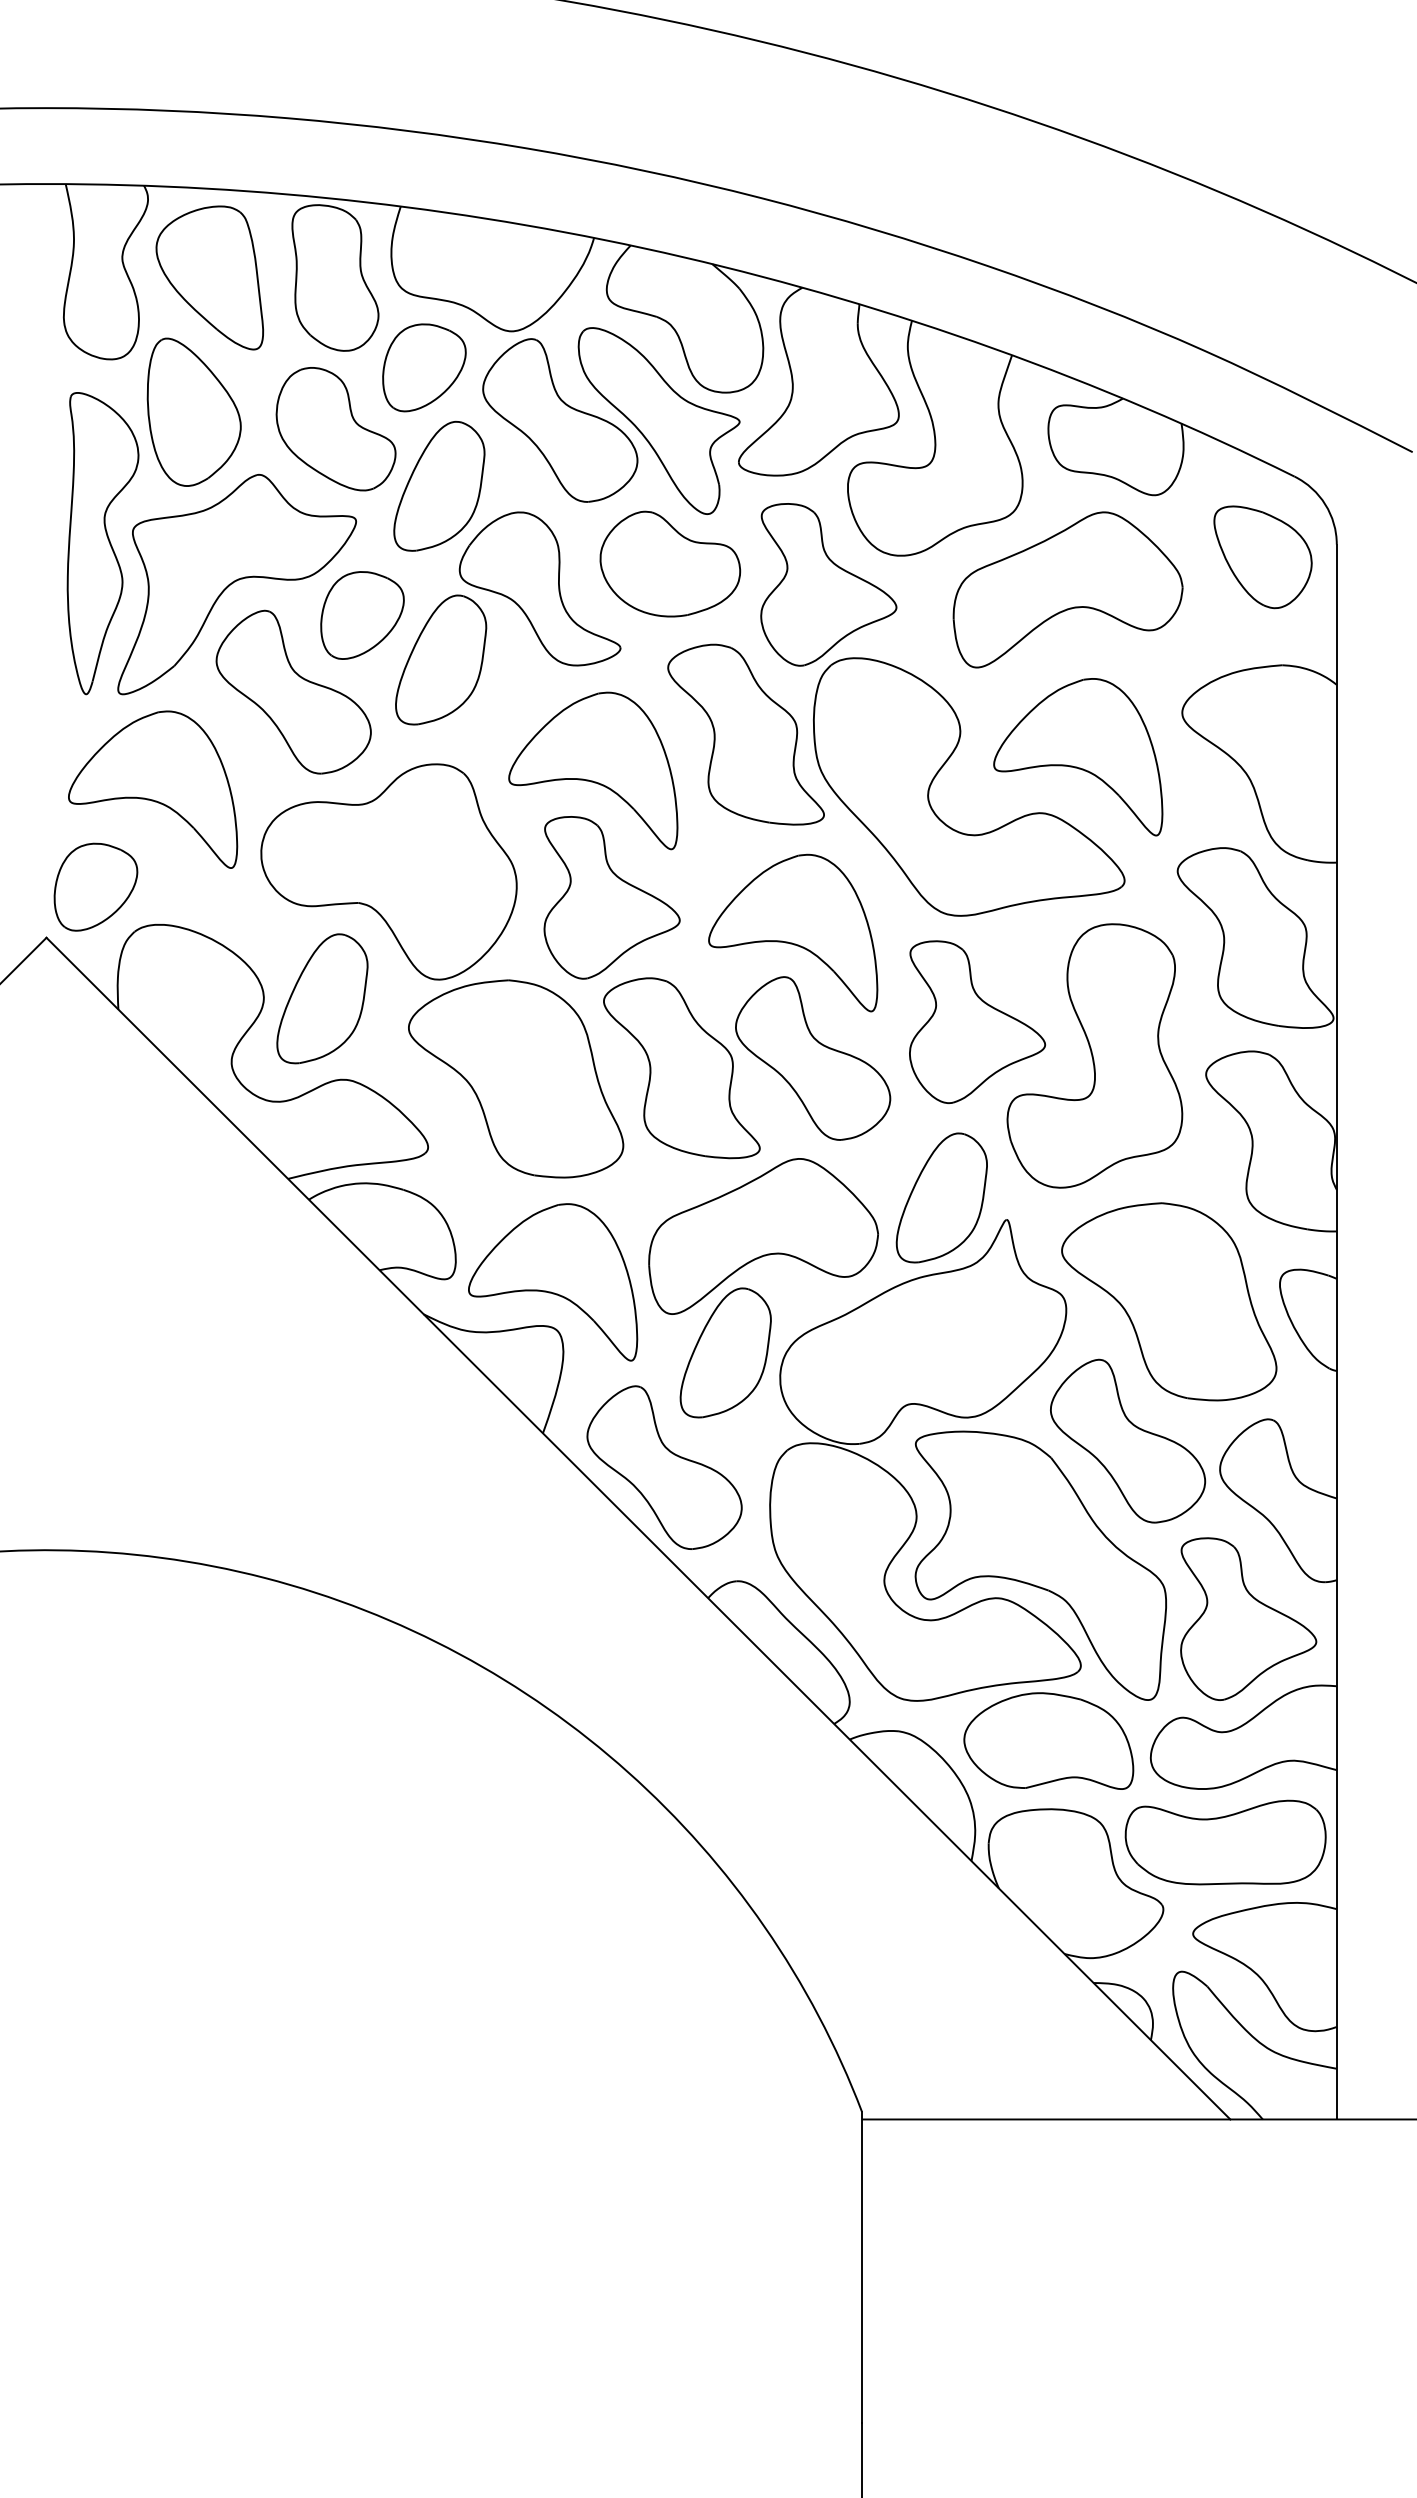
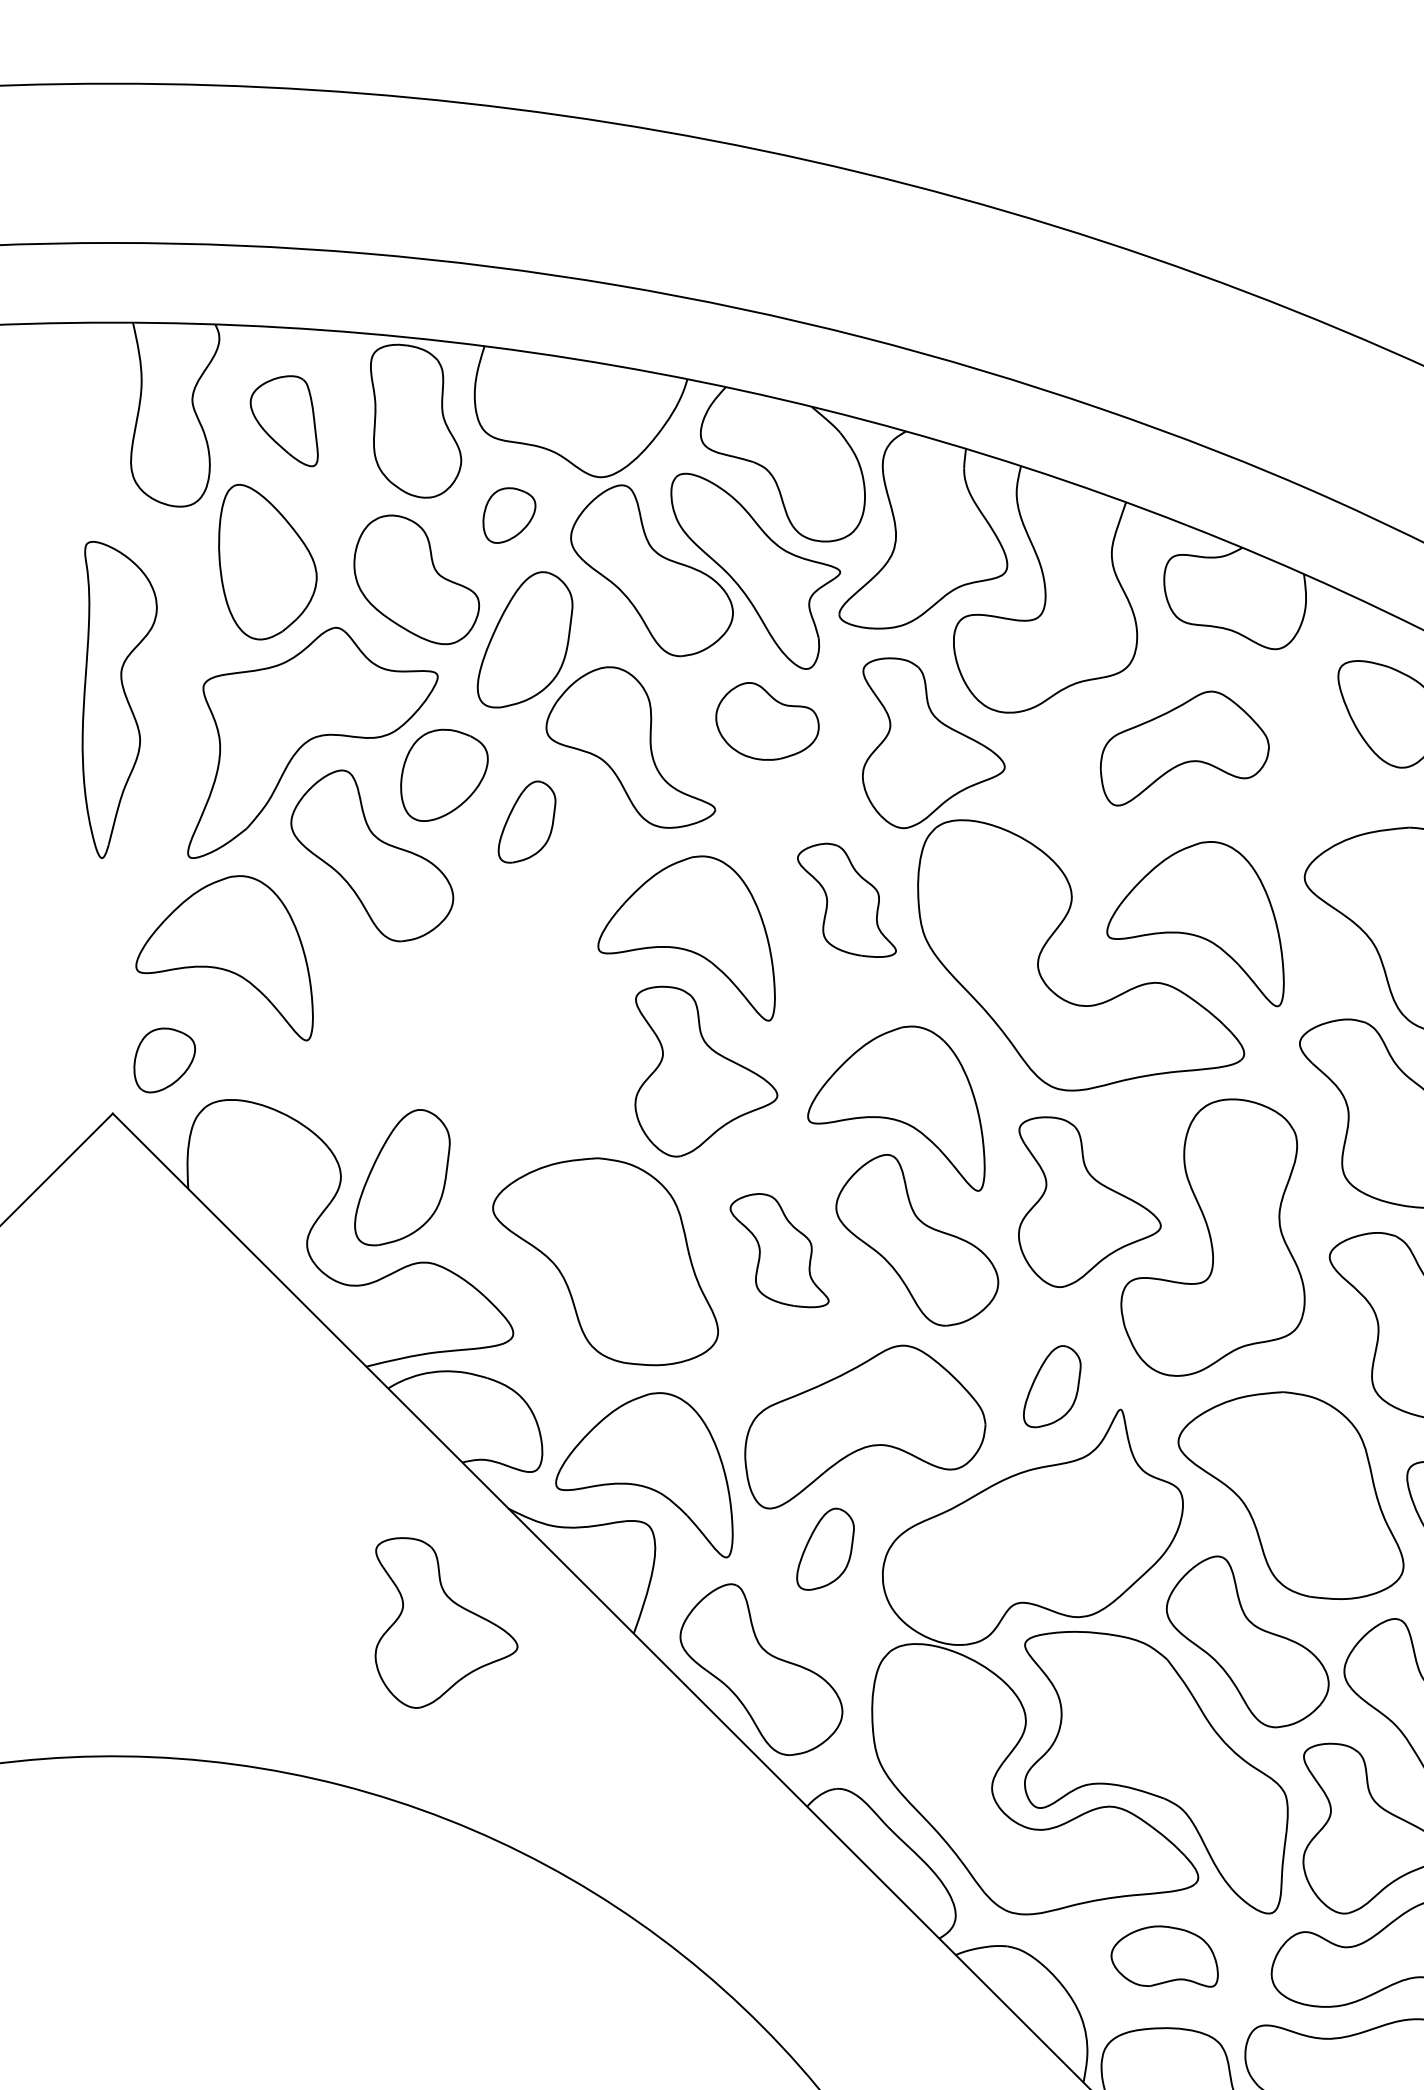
part: (209, 277) -> (283, 420), size x0.6
part: (424, 367) -> (509, 515), size x0.6
part: (102, 543) -> (119, 699), moved
part: (670, 563) -> (767, 720), size x0.7
part: (1067, 589) -> (1184, 748), size x0.7
part: (441, 659) -> (527, 821), size x0.6
part: (745, 734) -> (846, 900), size x0.6
part: (388, 871) -> (471, 1044), removed
part: (95, 886) -> (164, 1059), size x0.7
part: (681, 1068) -> (779, 1250), size x0.6
part: (941, 1197) -> (1052, 1386), size x0.6
part: (725, 1352) -> (825, 1548), size x0.6
part: (364, 1422) -> (446, 1622), added
part: (1048, 1740) -> (1164, 1955), size x0.6

